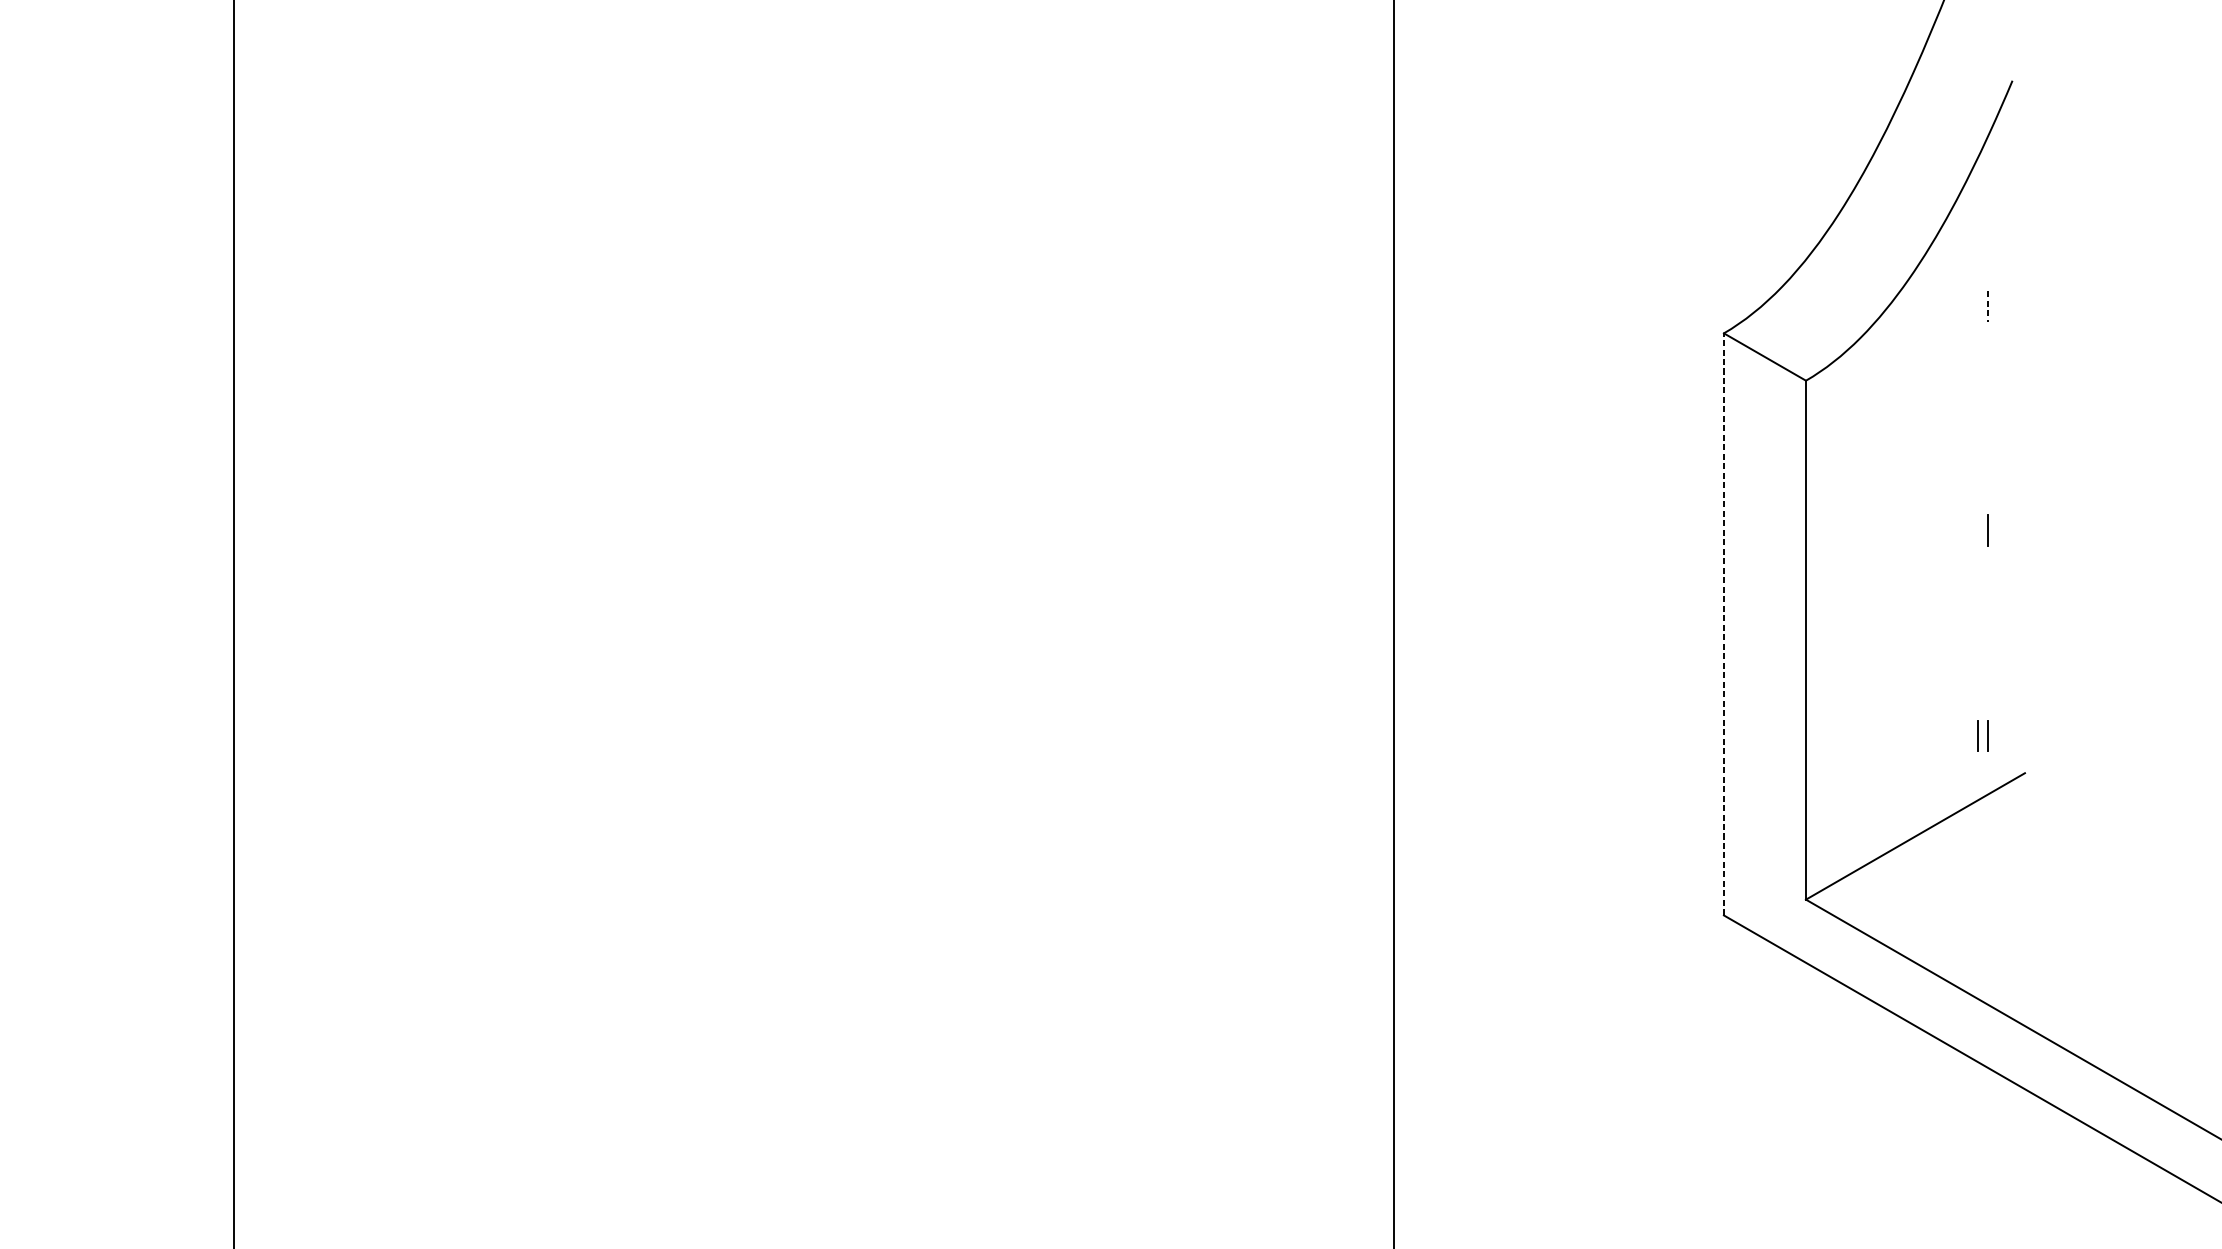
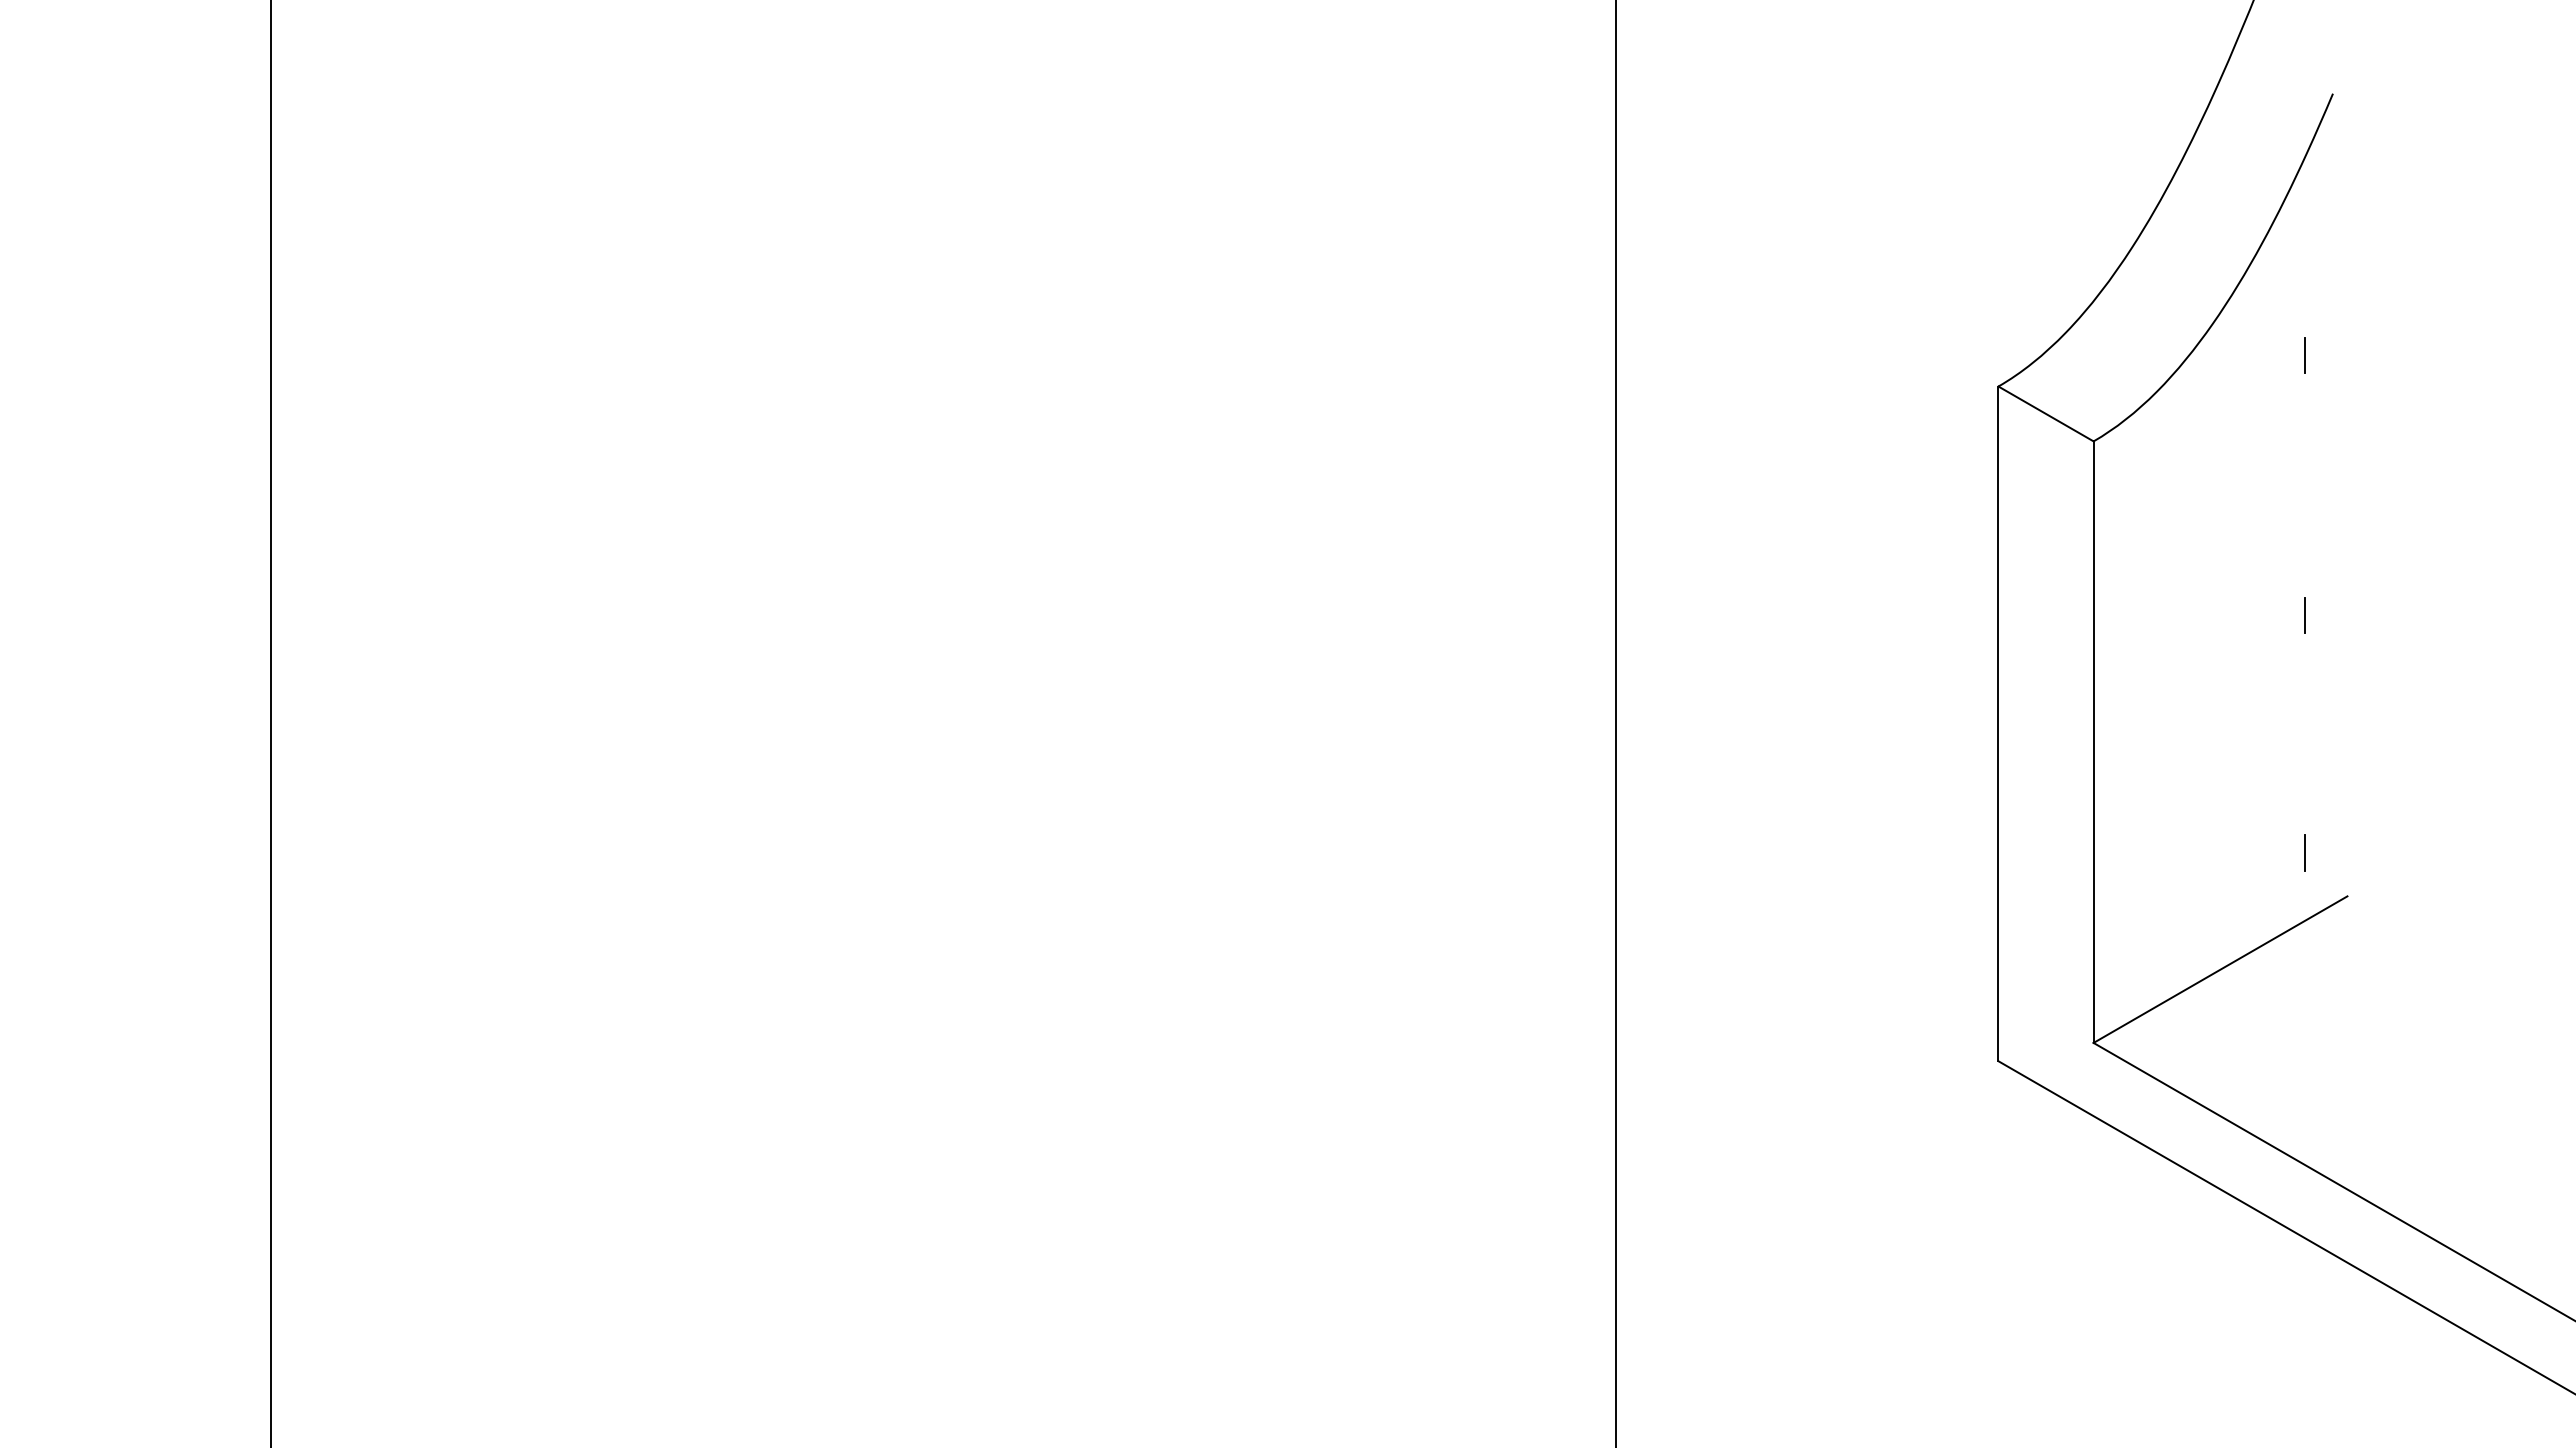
line: (1987, 306) -> (2304, 355), dashed -> solid
line: (1723, 624) -> (1998, 723), dashed -> solid
line: (1977, 735) -> (2292, 852), removed

